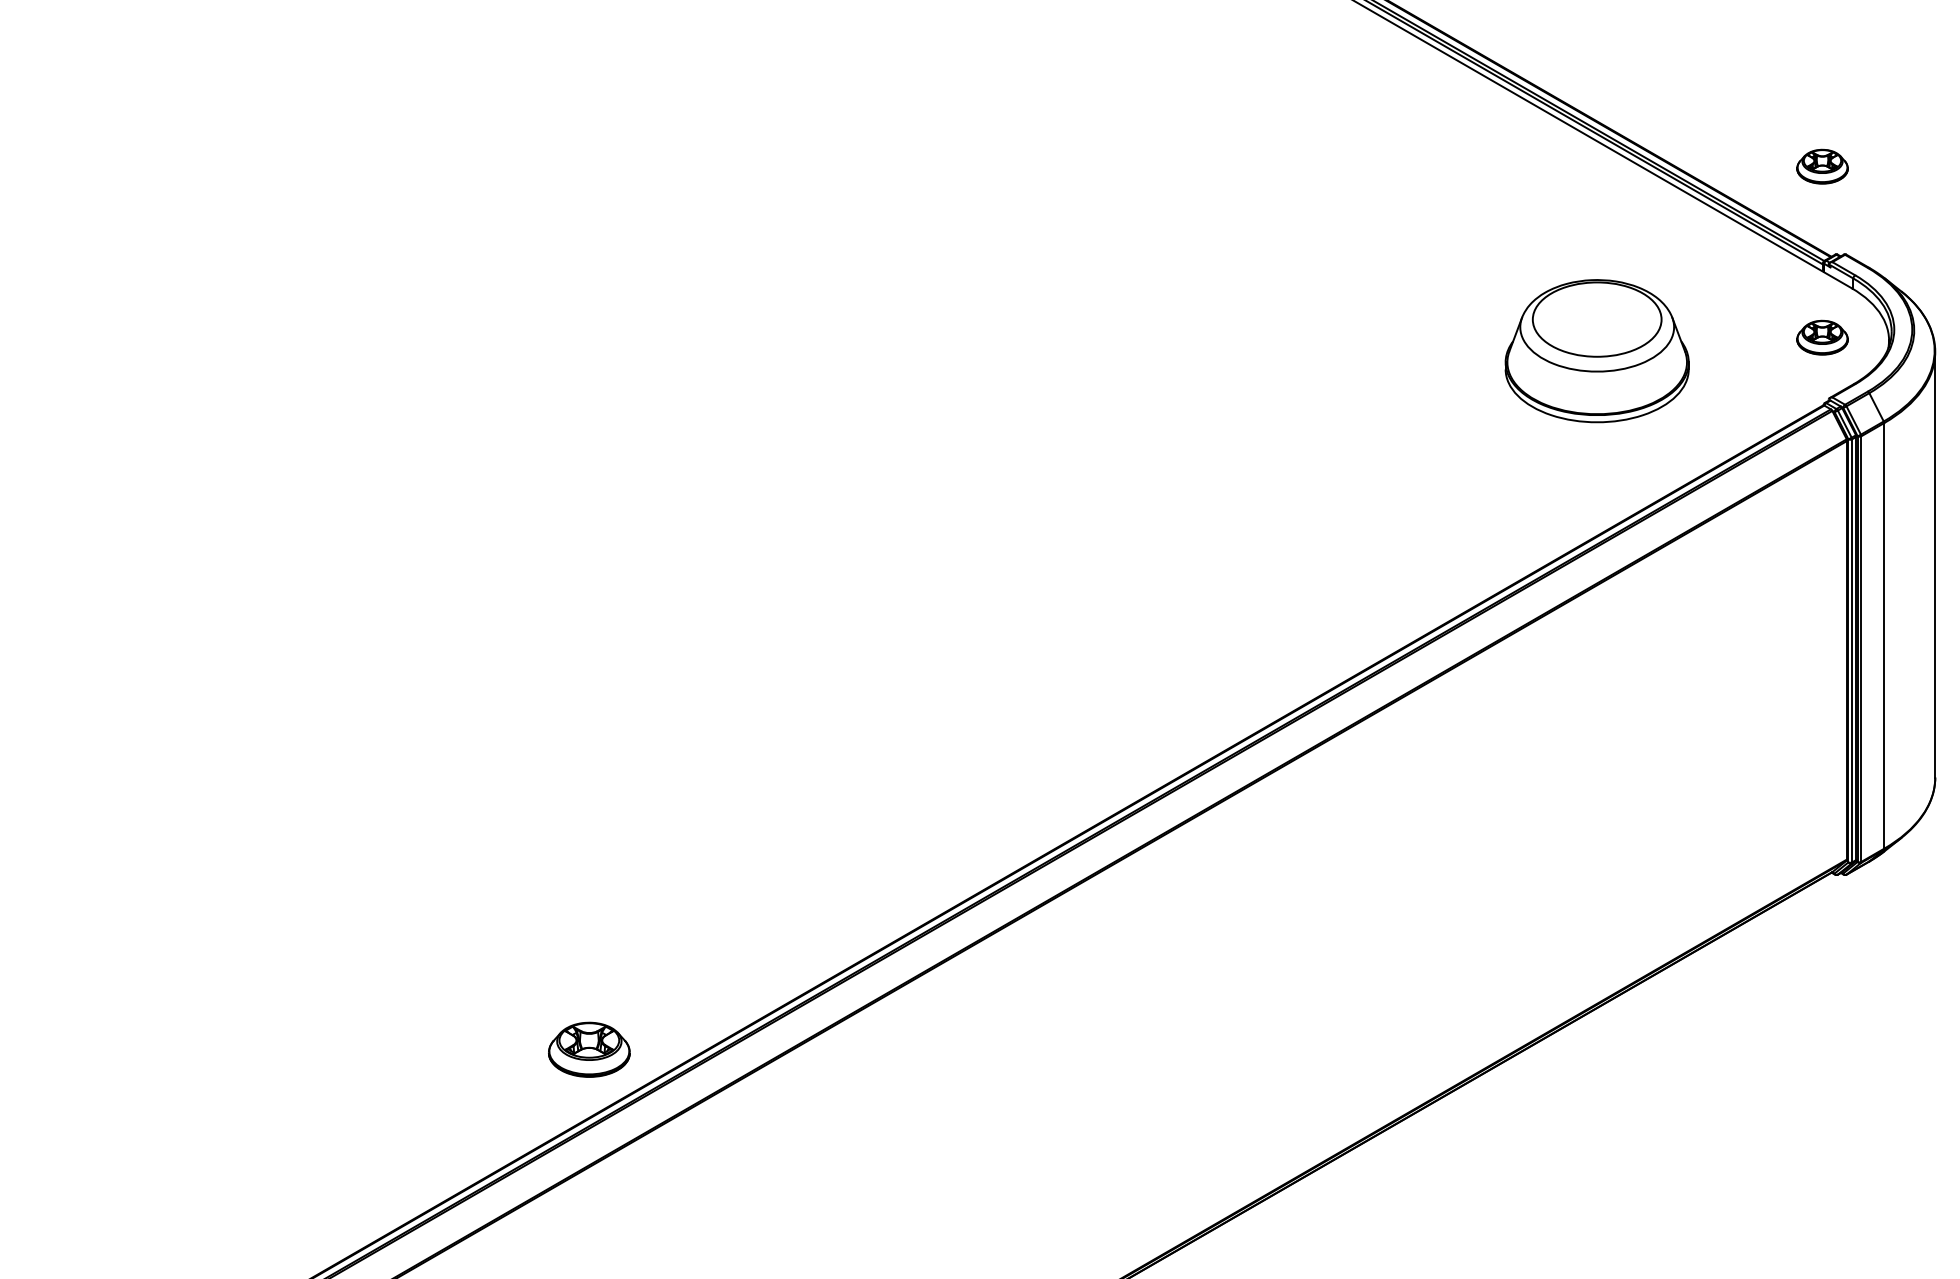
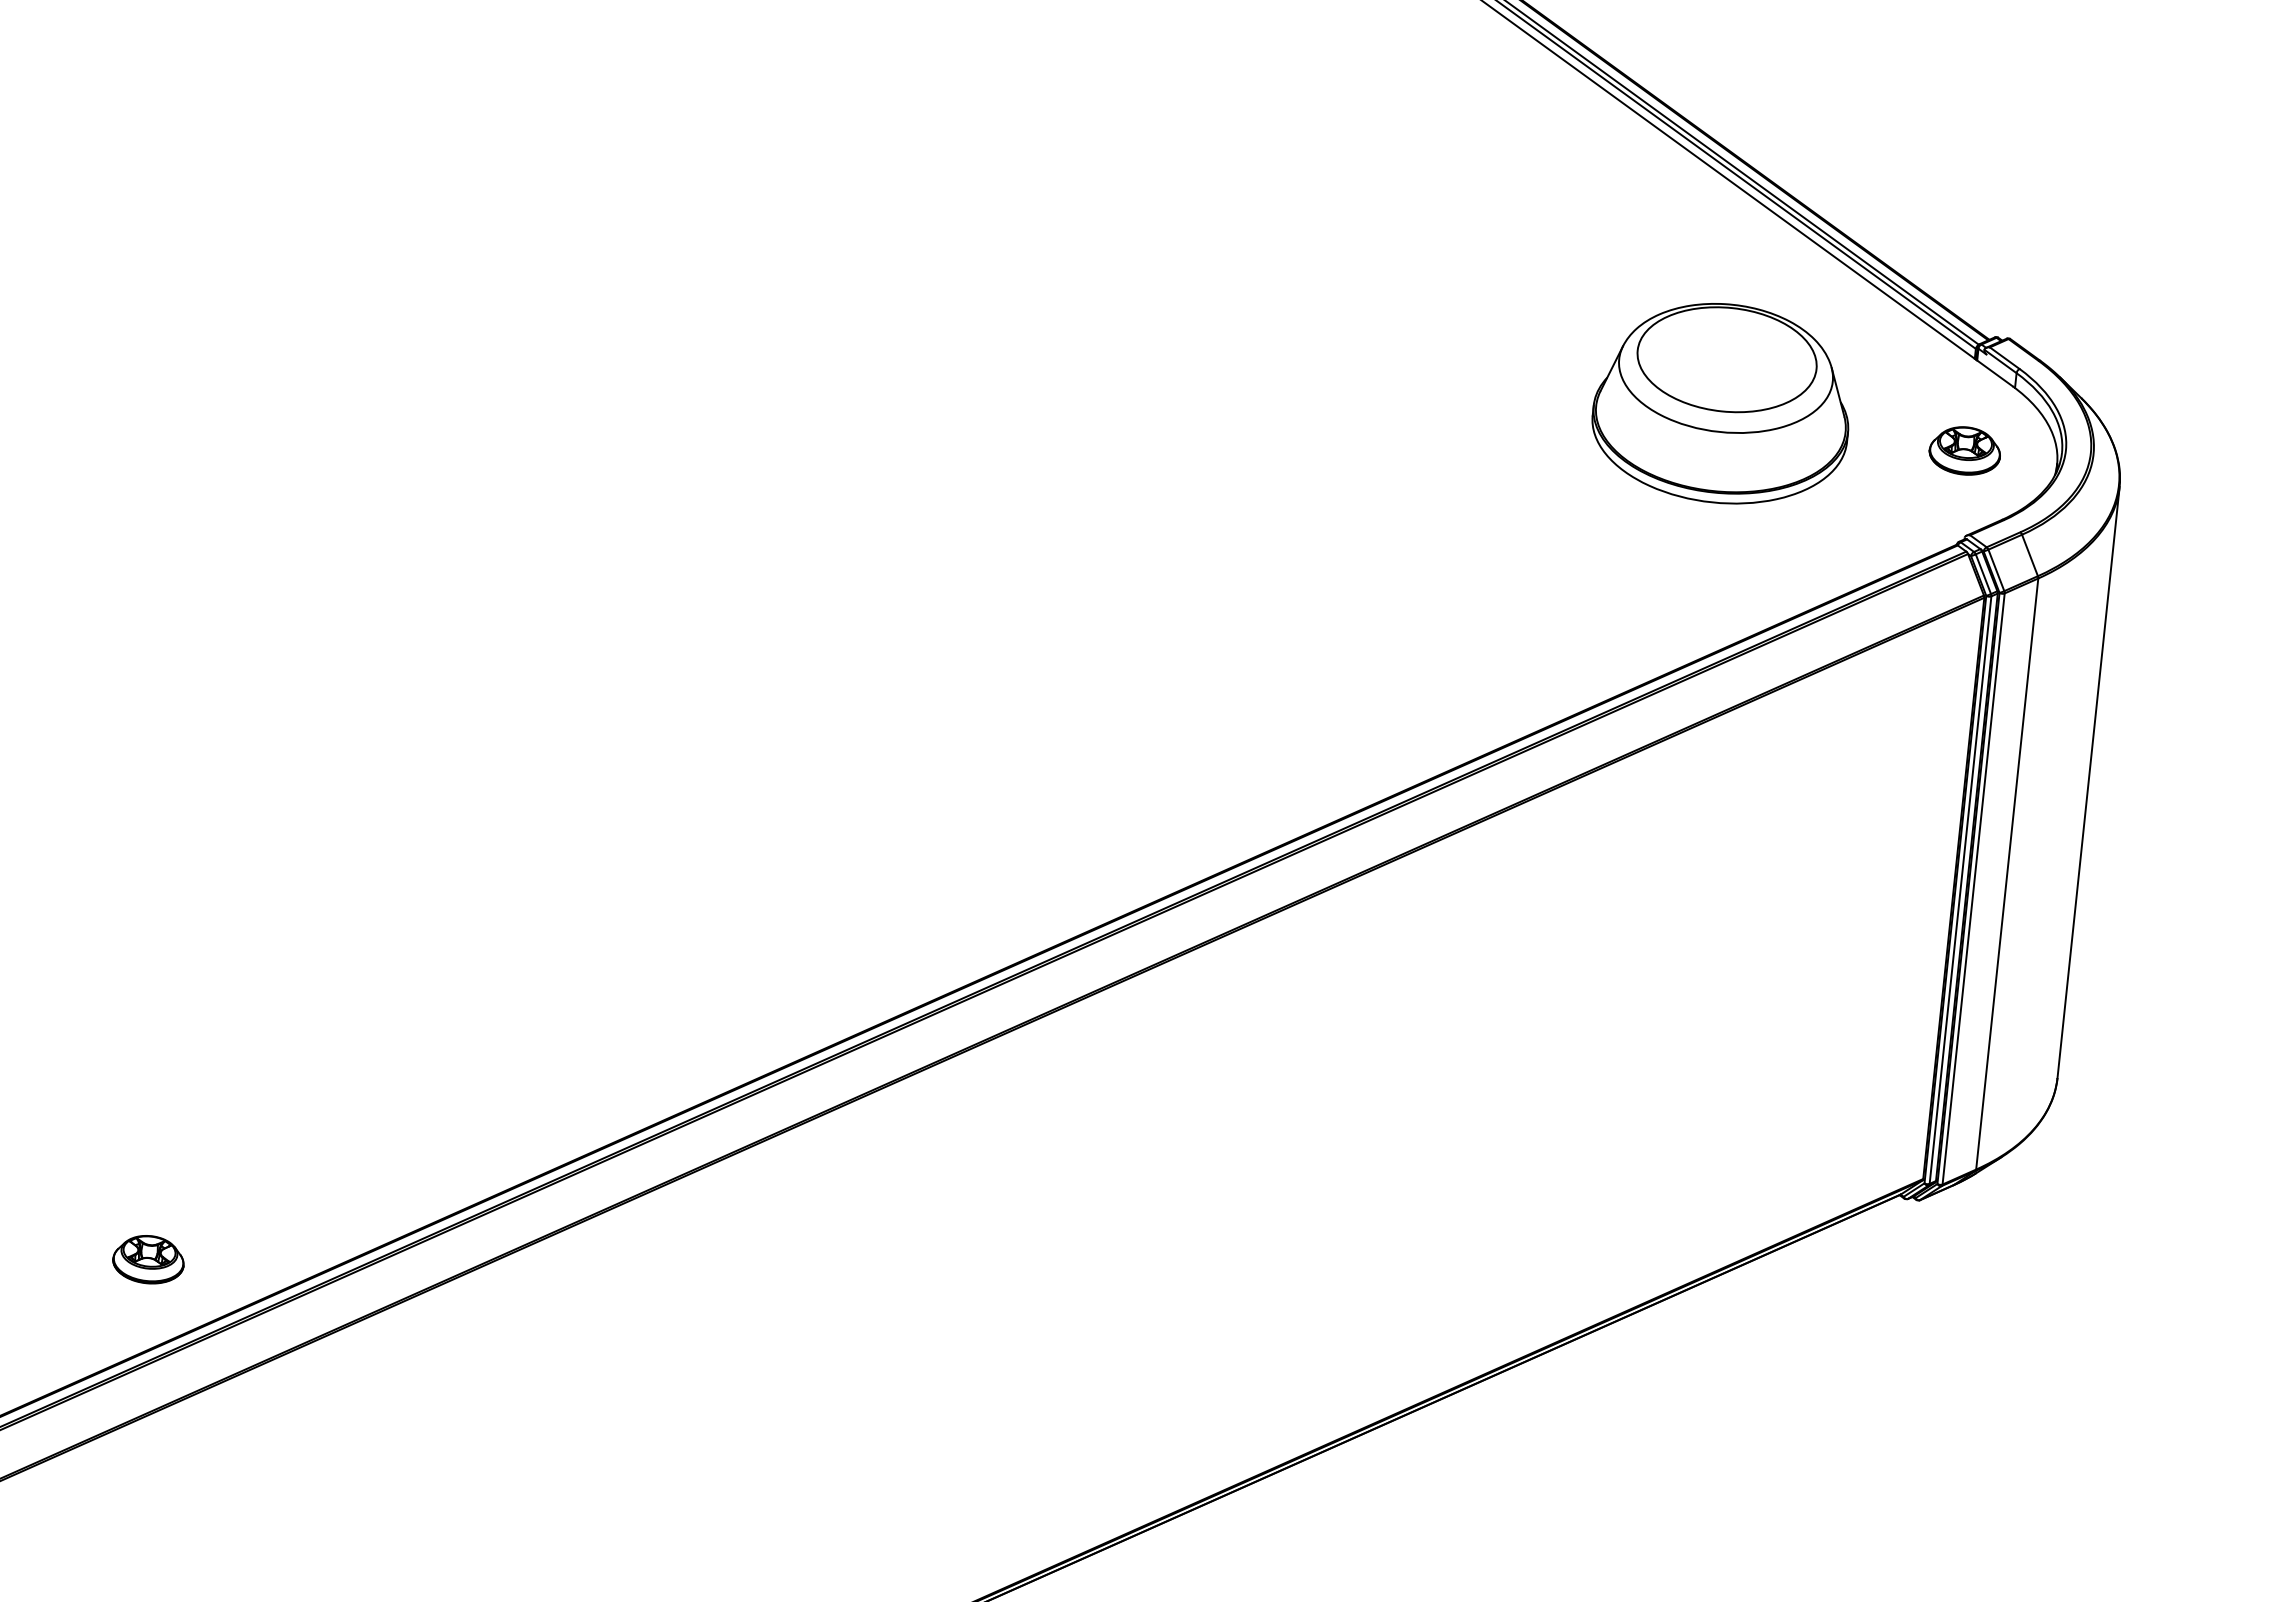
part: (1822, 166) -> (1990, 213), removed
part: (1596, 351) -> (1721, 403), moved
part: (589, 1049) -> (148, 1259), size x0.62

